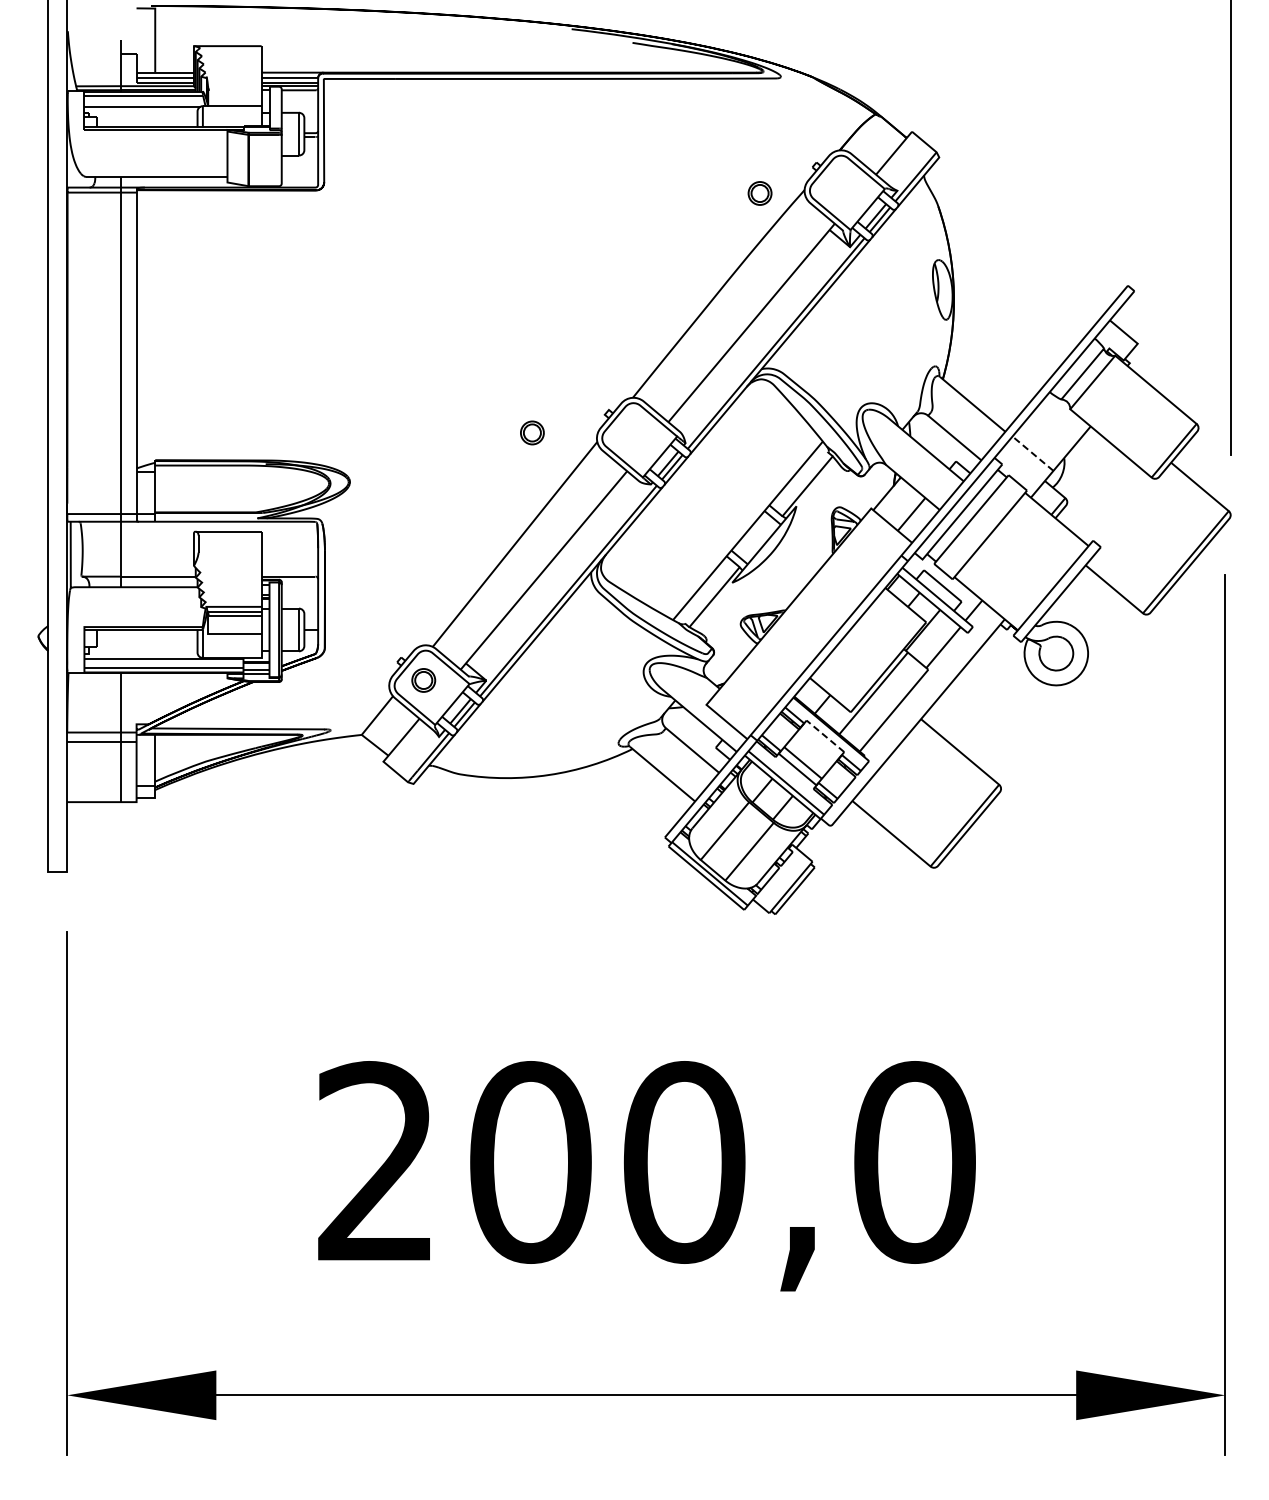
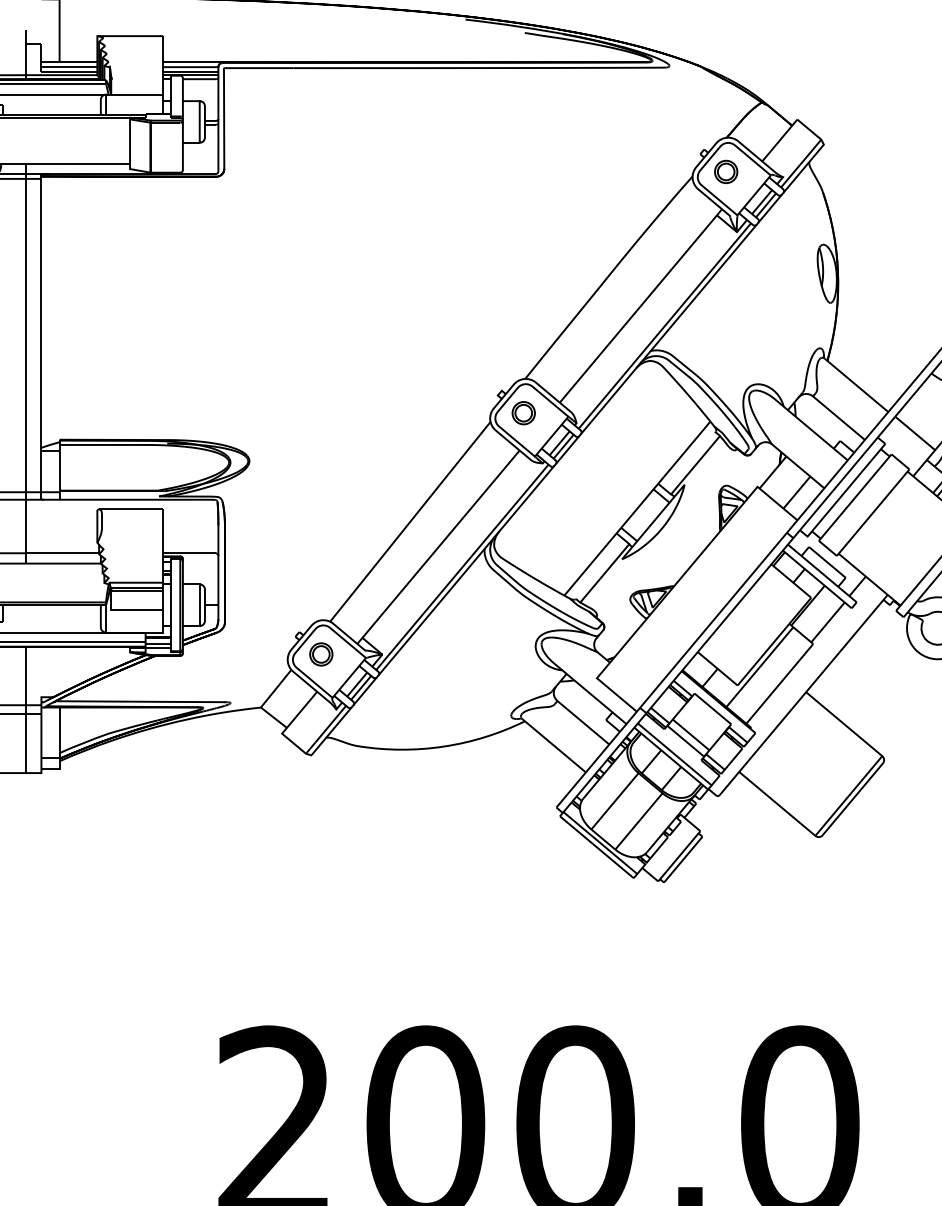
part: (759, 193) -> (725, 171), moved
part: (532, 432) -> (523, 412), moved
line: (1033, 453) -> (915, 433), dashed -> solid
line: (825, 736) -> (712, 709), dashed -> solid

